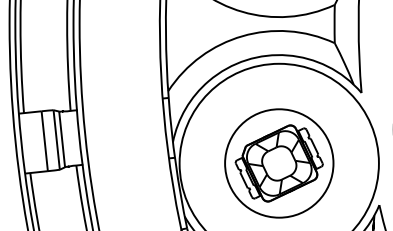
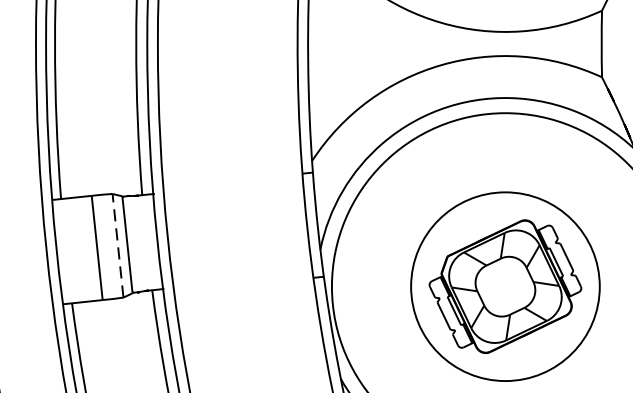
line: (56, 139) -> (117, 244), solid -> dashed

